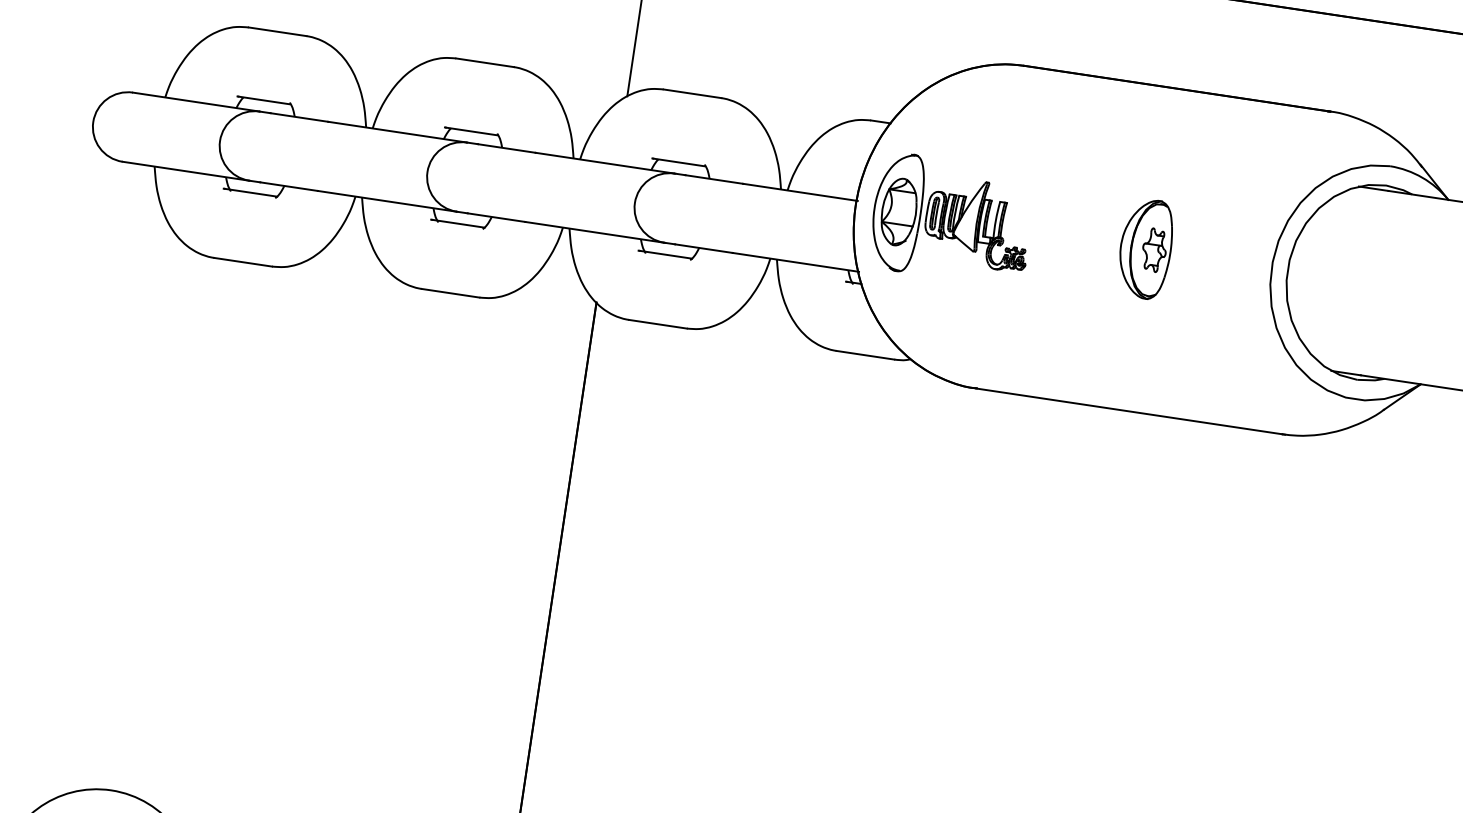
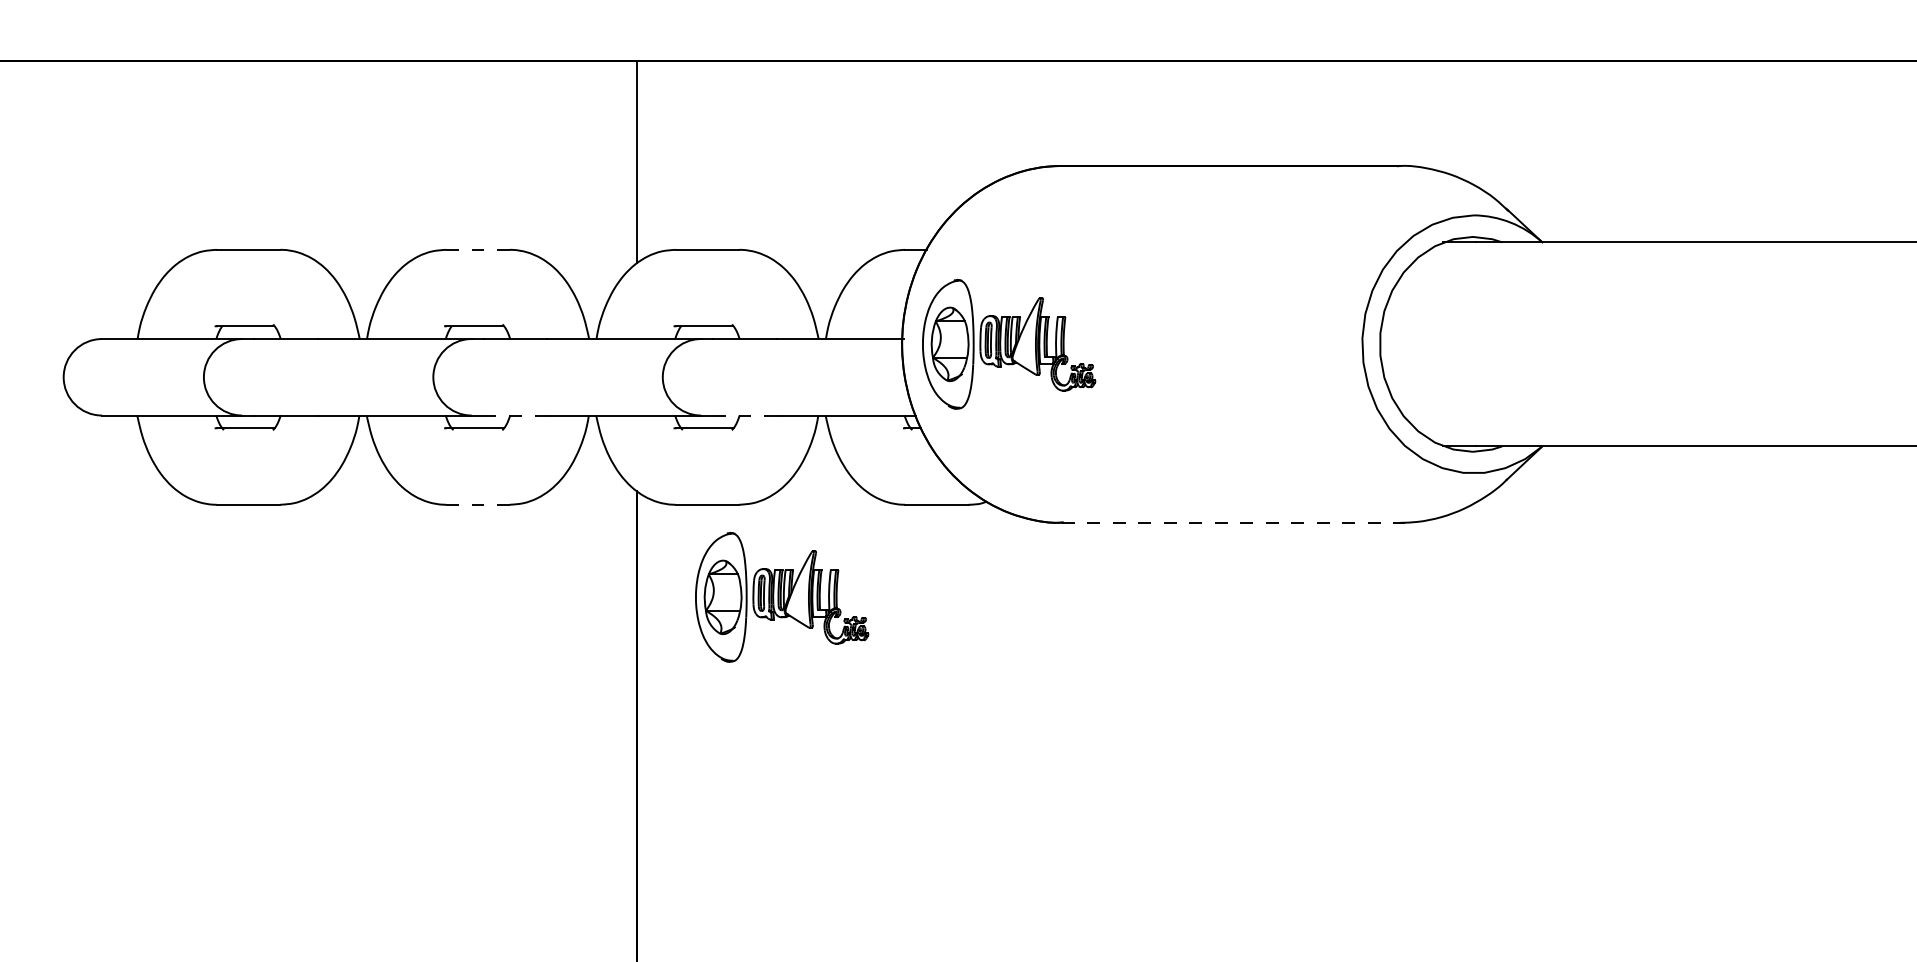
line: (484, 62) -> (477, 249), solid -> dashed
line: (496, 217) -> (515, 415), solid -> dashed
line: (703, 248) -> (744, 415), solid -> dashed
part: (1145, 248) -> (1222, 344), removed
line: (450, 292) -> (477, 504), solid -> dashed
line: (1129, 411) -> (1231, 522), solid -> dashed
part: (713, 418) -> (782, 597), added

